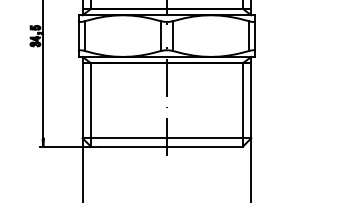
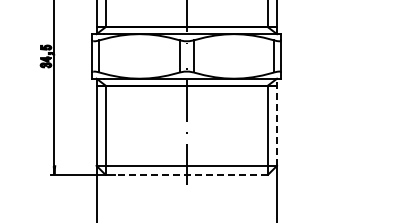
line: (251, 97) -> (277, 122), solid -> dashed
line: (171, 146) -> (191, 174), solid -> dashed

